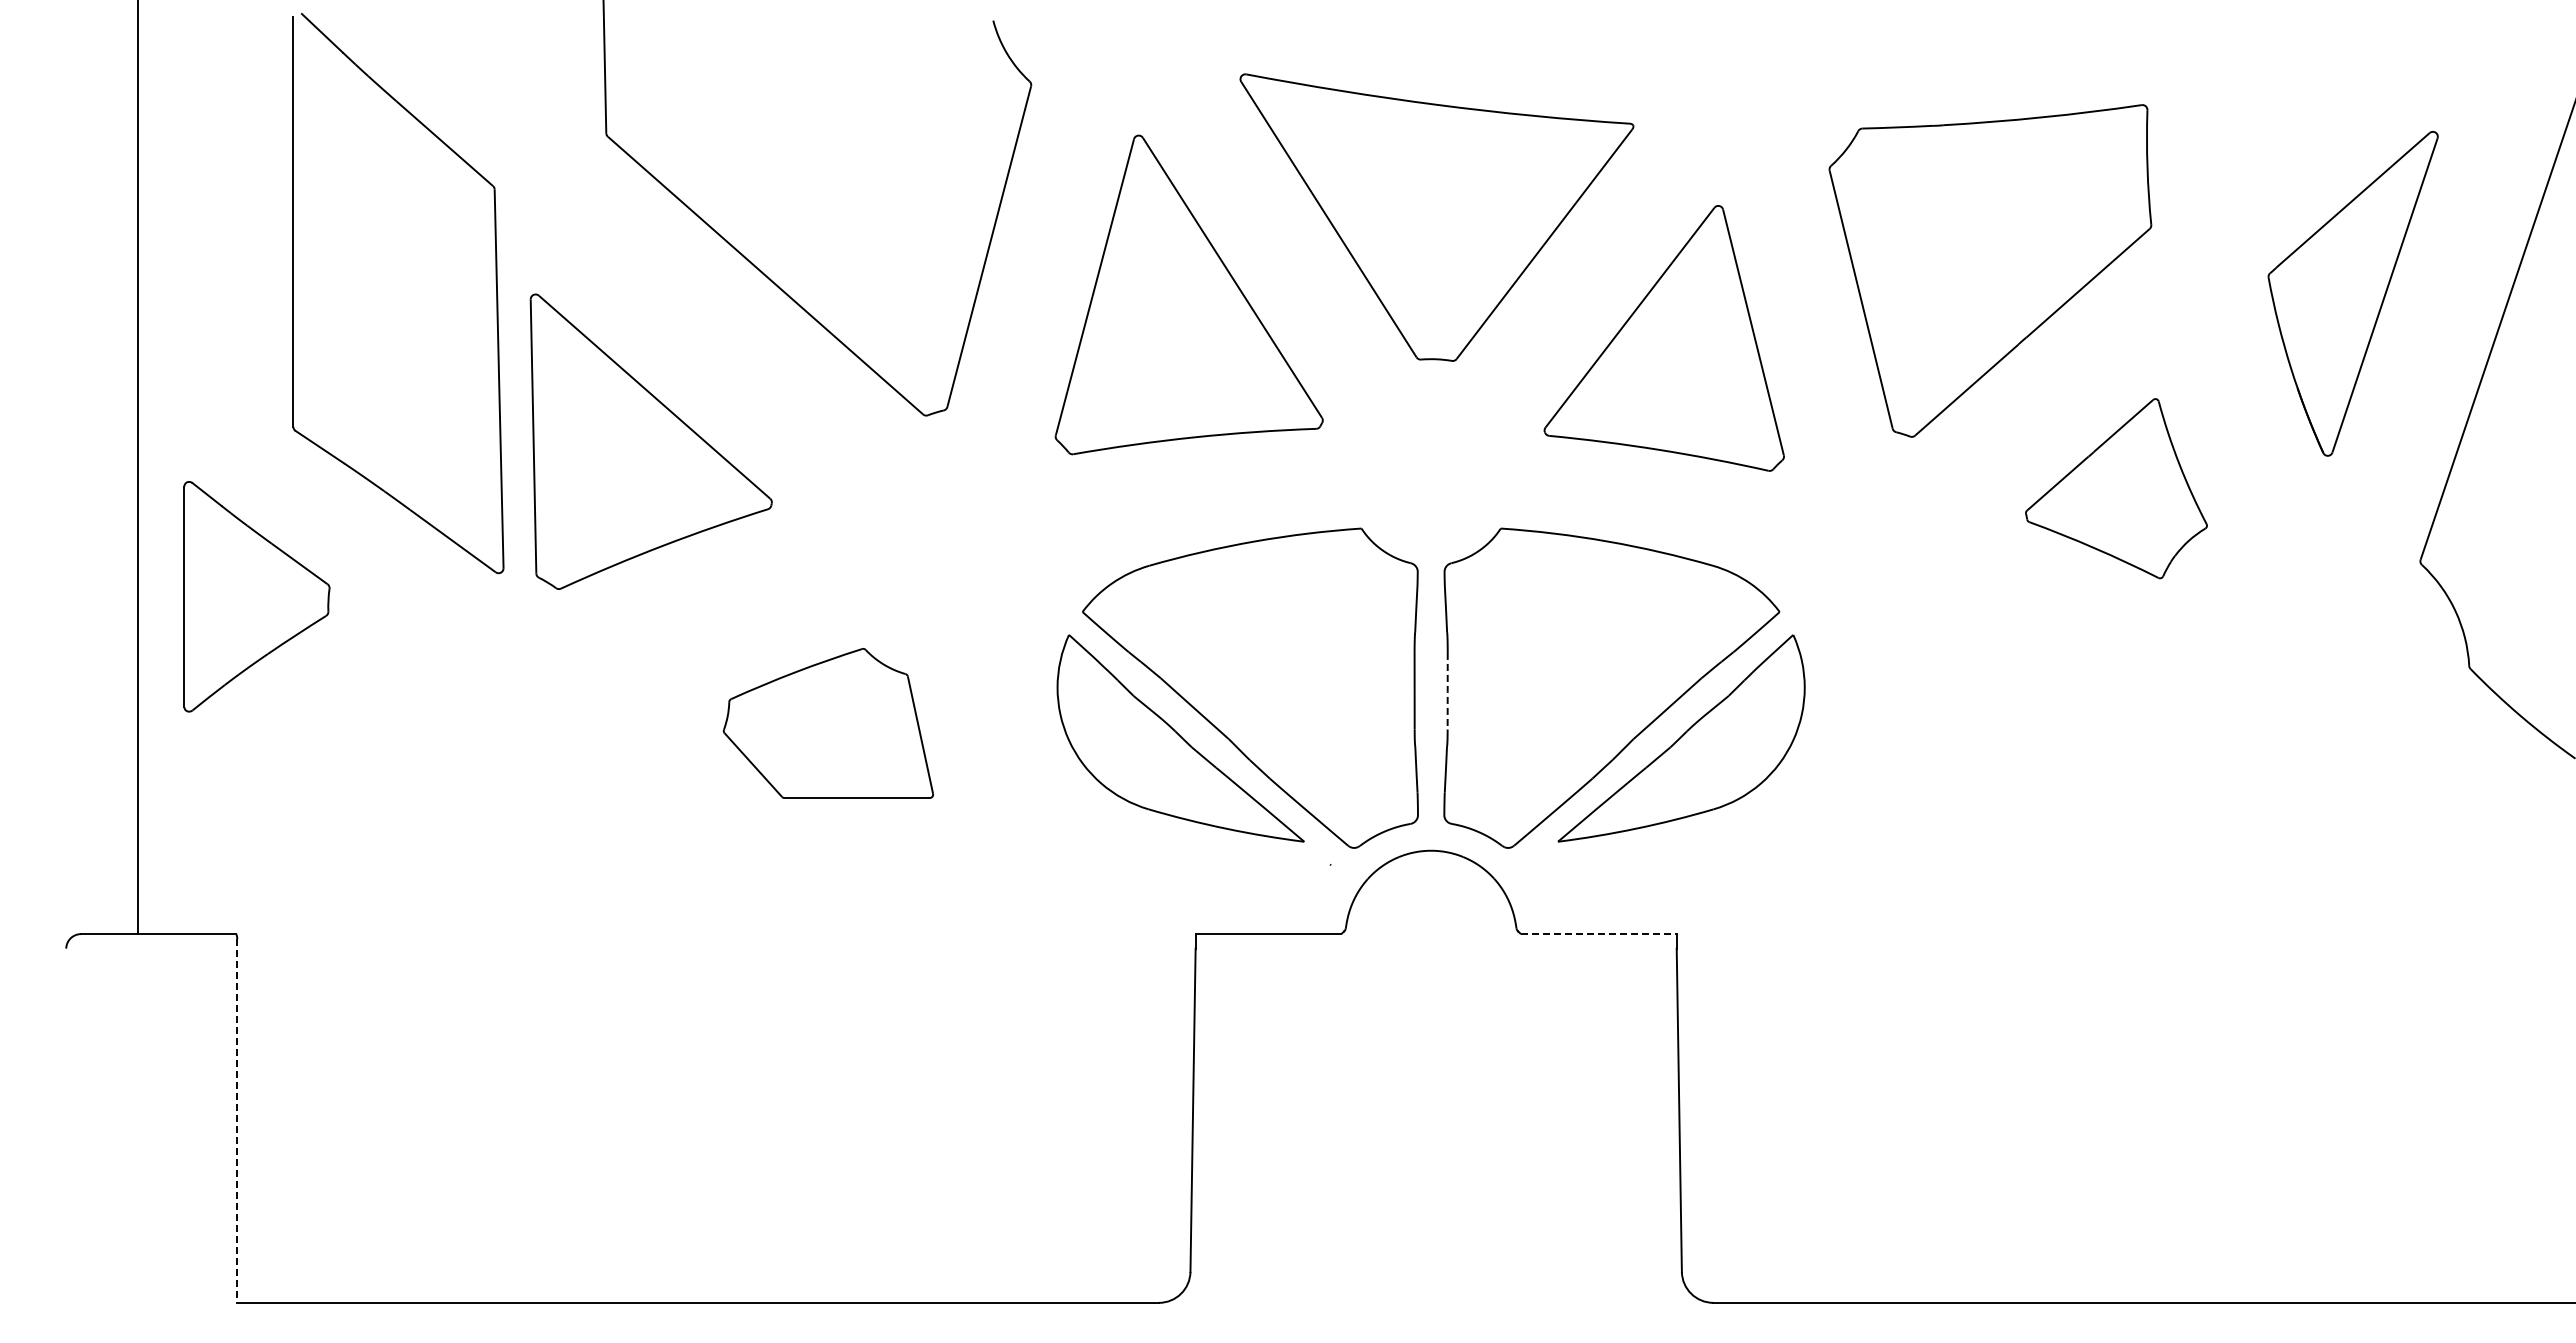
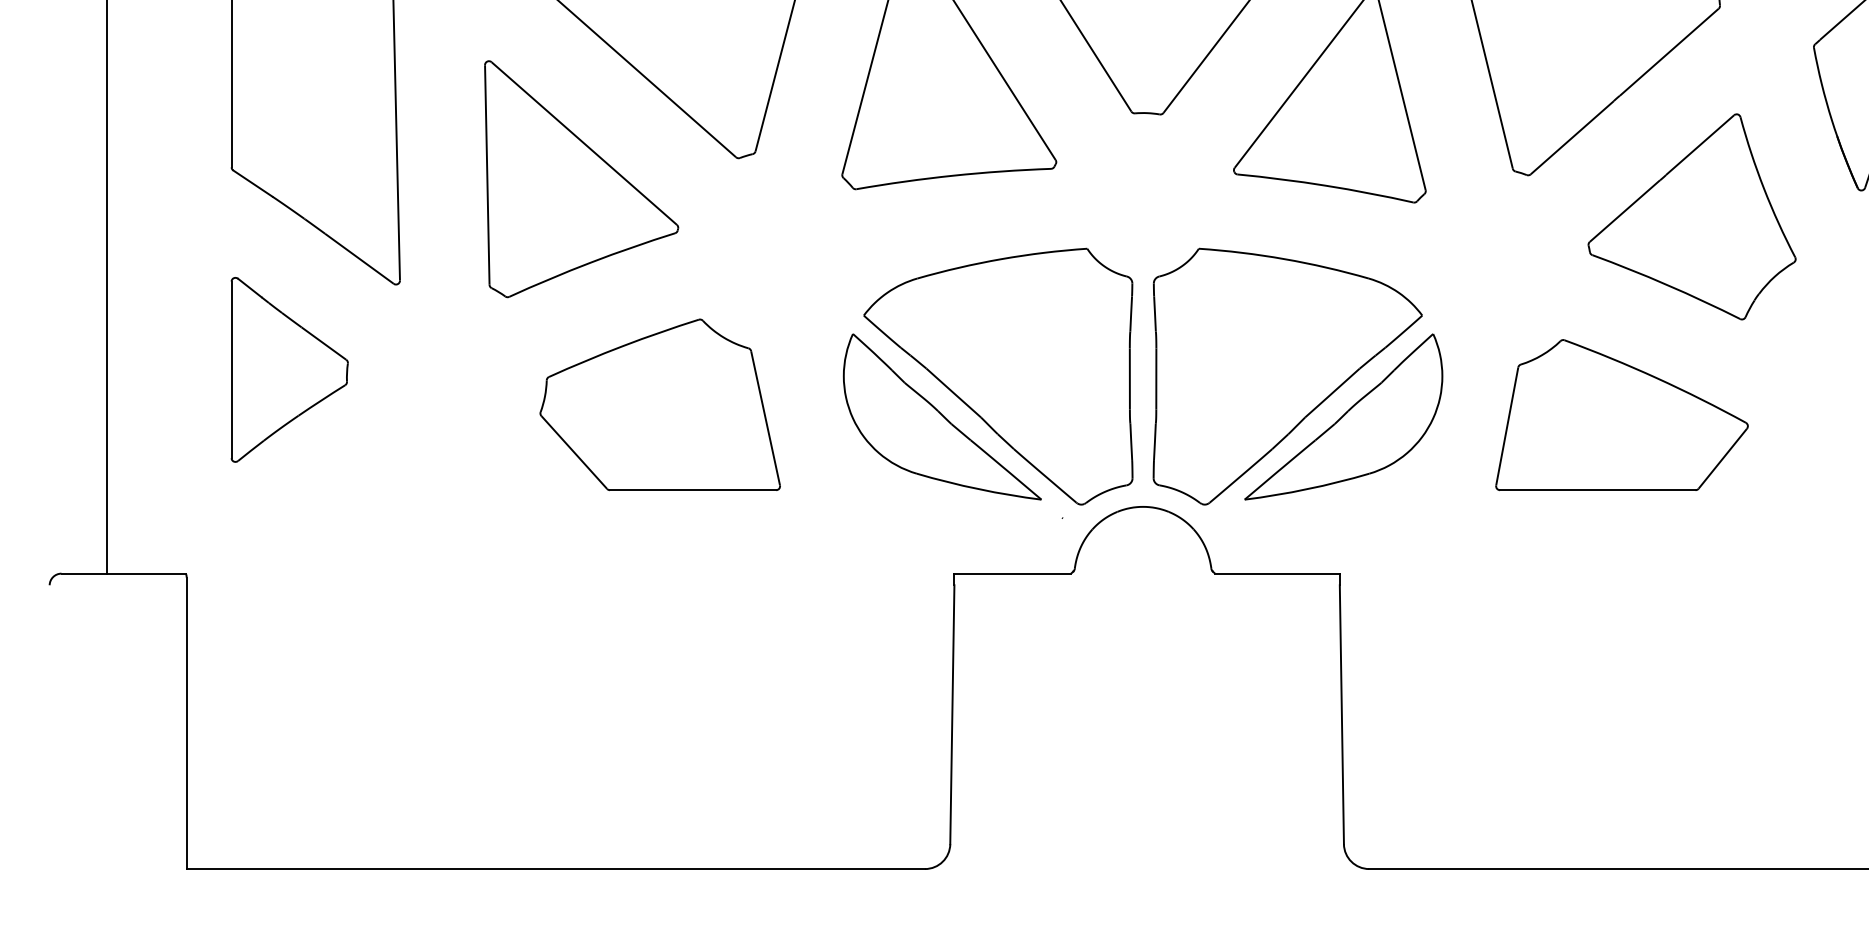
part: (650, 441) -> (580, 179), moved
part: (2116, 488) -> (1692, 216), size x1.43
part: (256, 596) -> (289, 369), moved
line: (1447, 691) -> (1156, 379), dashed -> solid
part: (828, 723) -> (660, 404), size x1.43
part: (2028, 735) -> (1621, 414), added
line: (1598, 934) -> (1277, 573), dashed -> solid
line: (237, 1120) -> (186, 722), dashed -> solid

